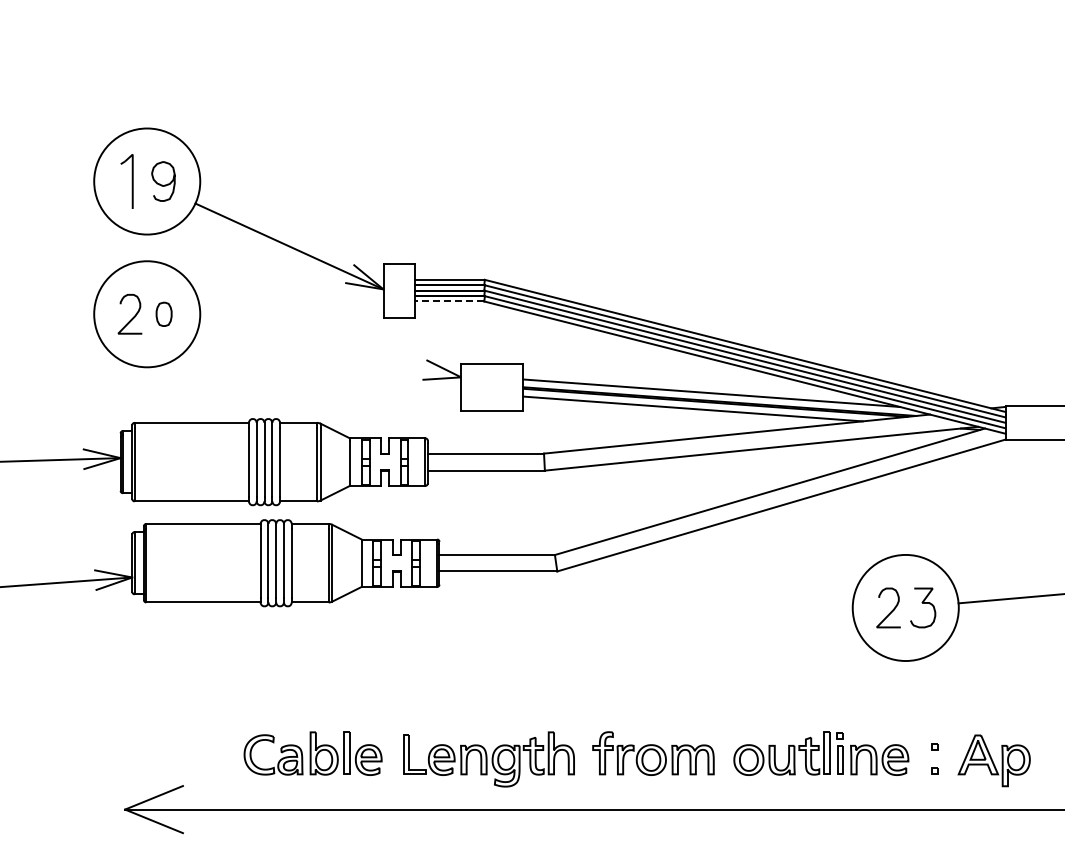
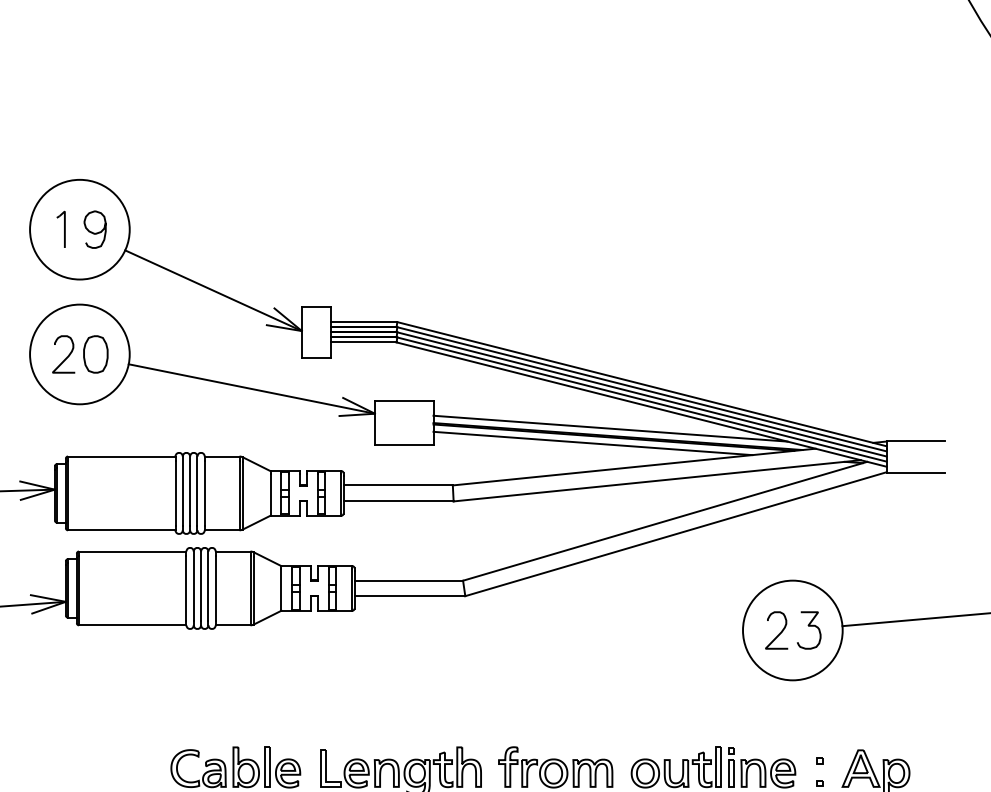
part: (127, 180) -> (61, 228), size x0.71
line: (449, 301) -> (363, 342), dashed -> solid
part: (163, 314) -> (95, 354), size x1.67
line: (330, 350) -> (252, 388), added

